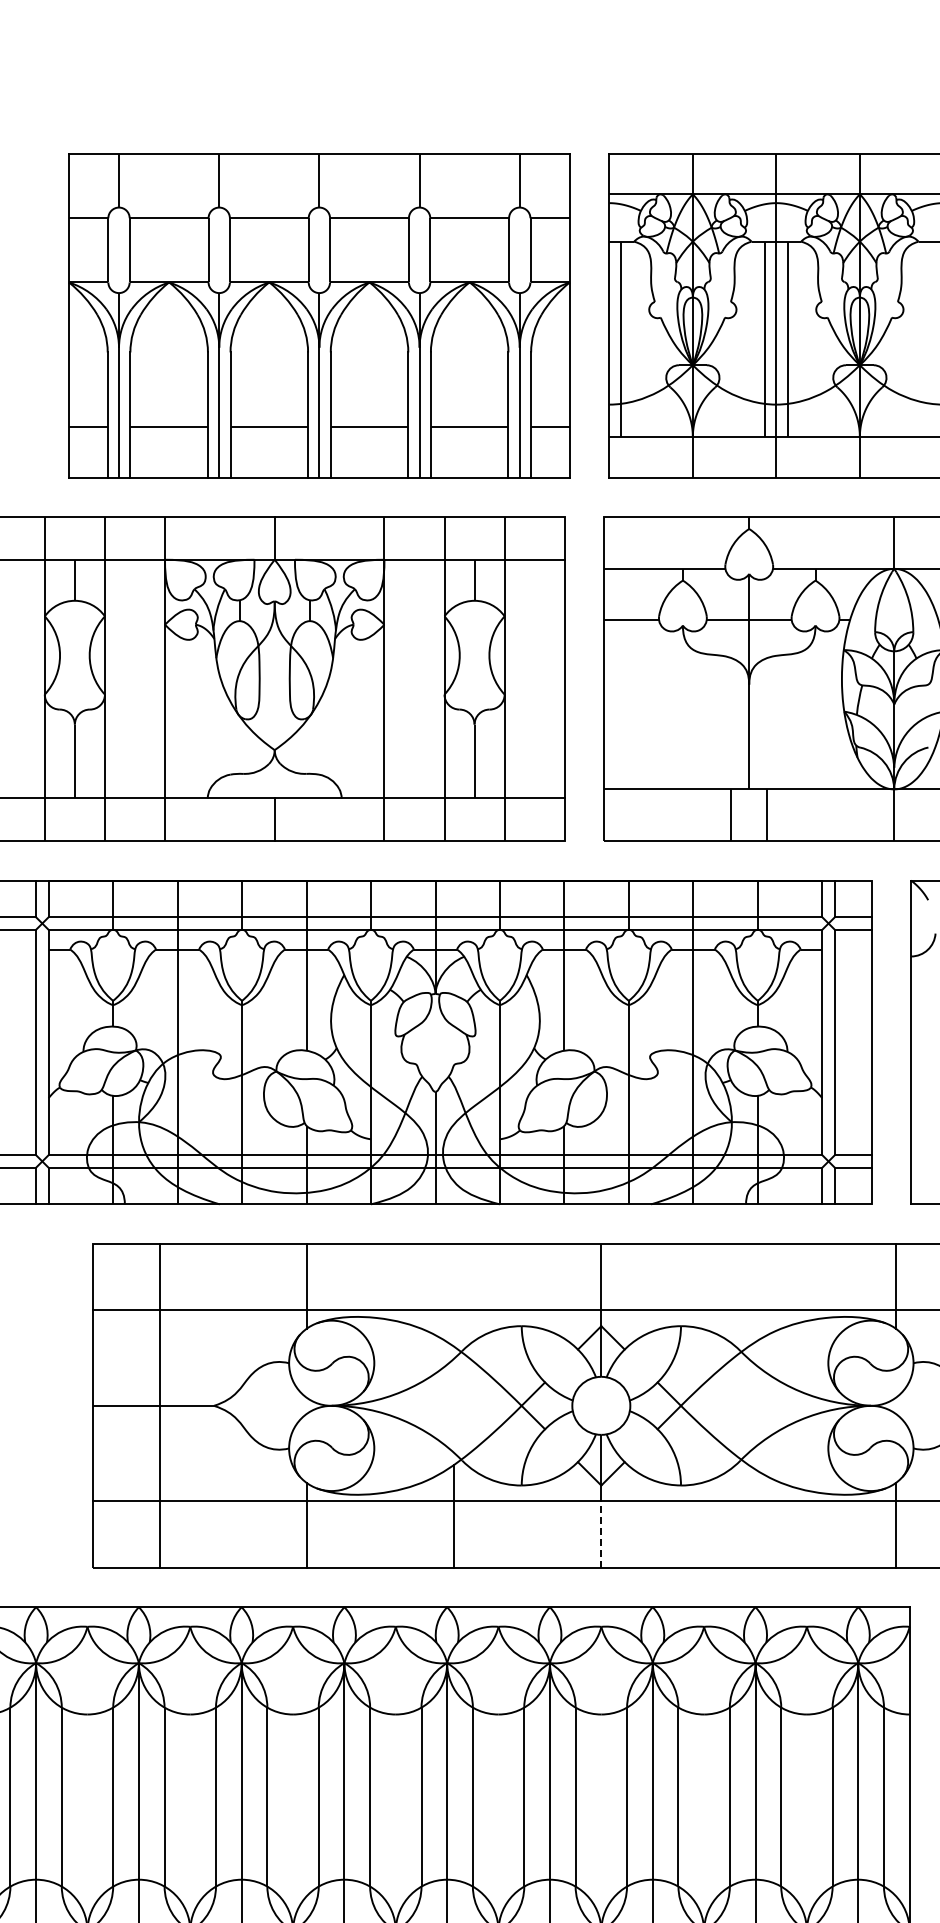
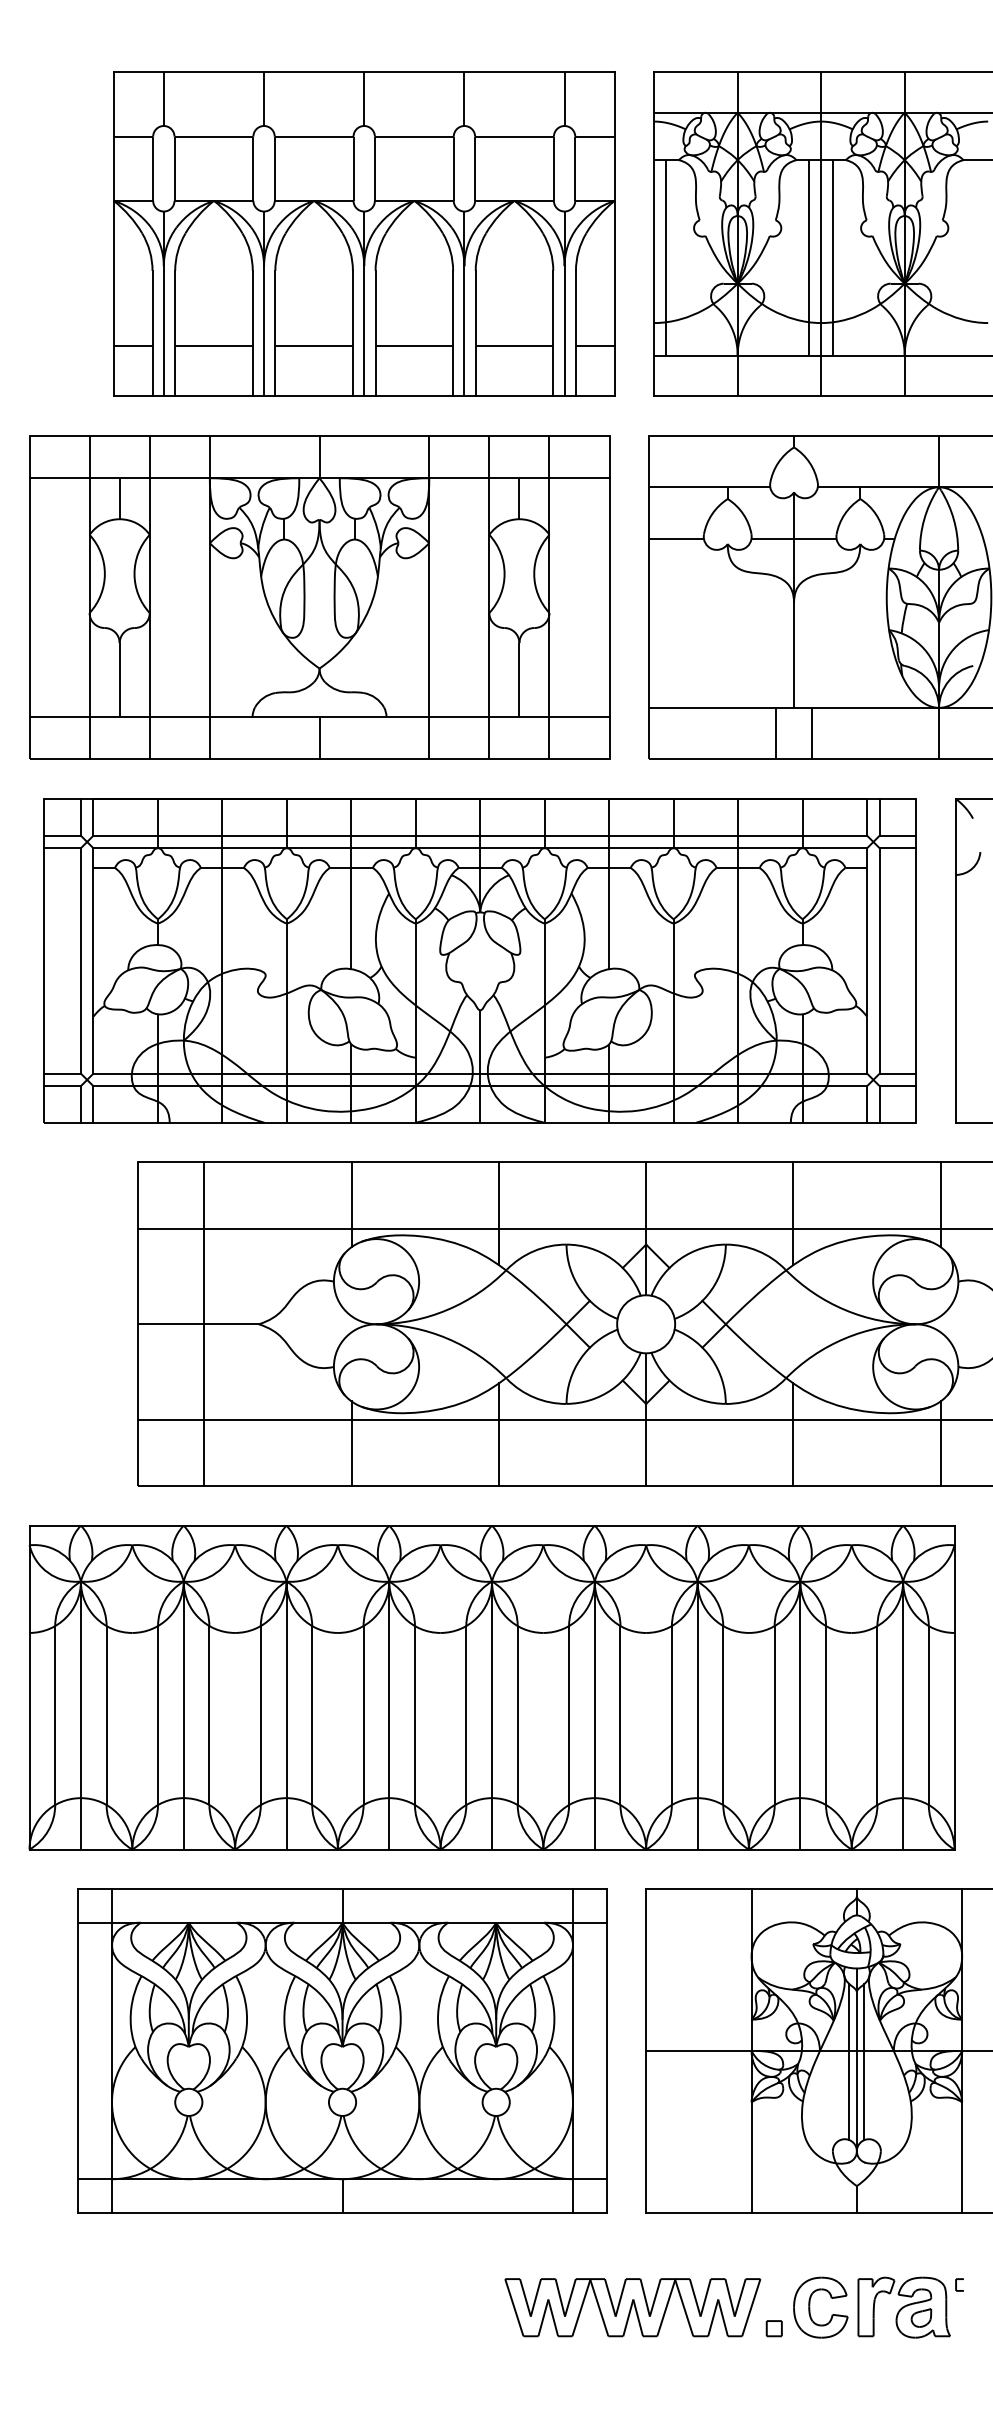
line: (453, 1295) -> (498, 1213), added
line: (748, 1295) -> (793, 1213), added
line: (748, 1516) -> (793, 1434), added
line: (601, 1534) -> (646, 1452), dashed -> solid

